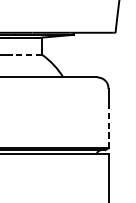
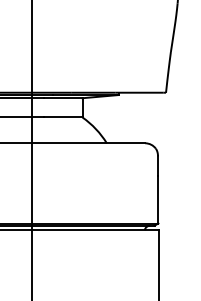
line: (24, 54) -> (62, 117), dashed -> solid
line: (108, 127) -> (158, 199), dashed -> solid

